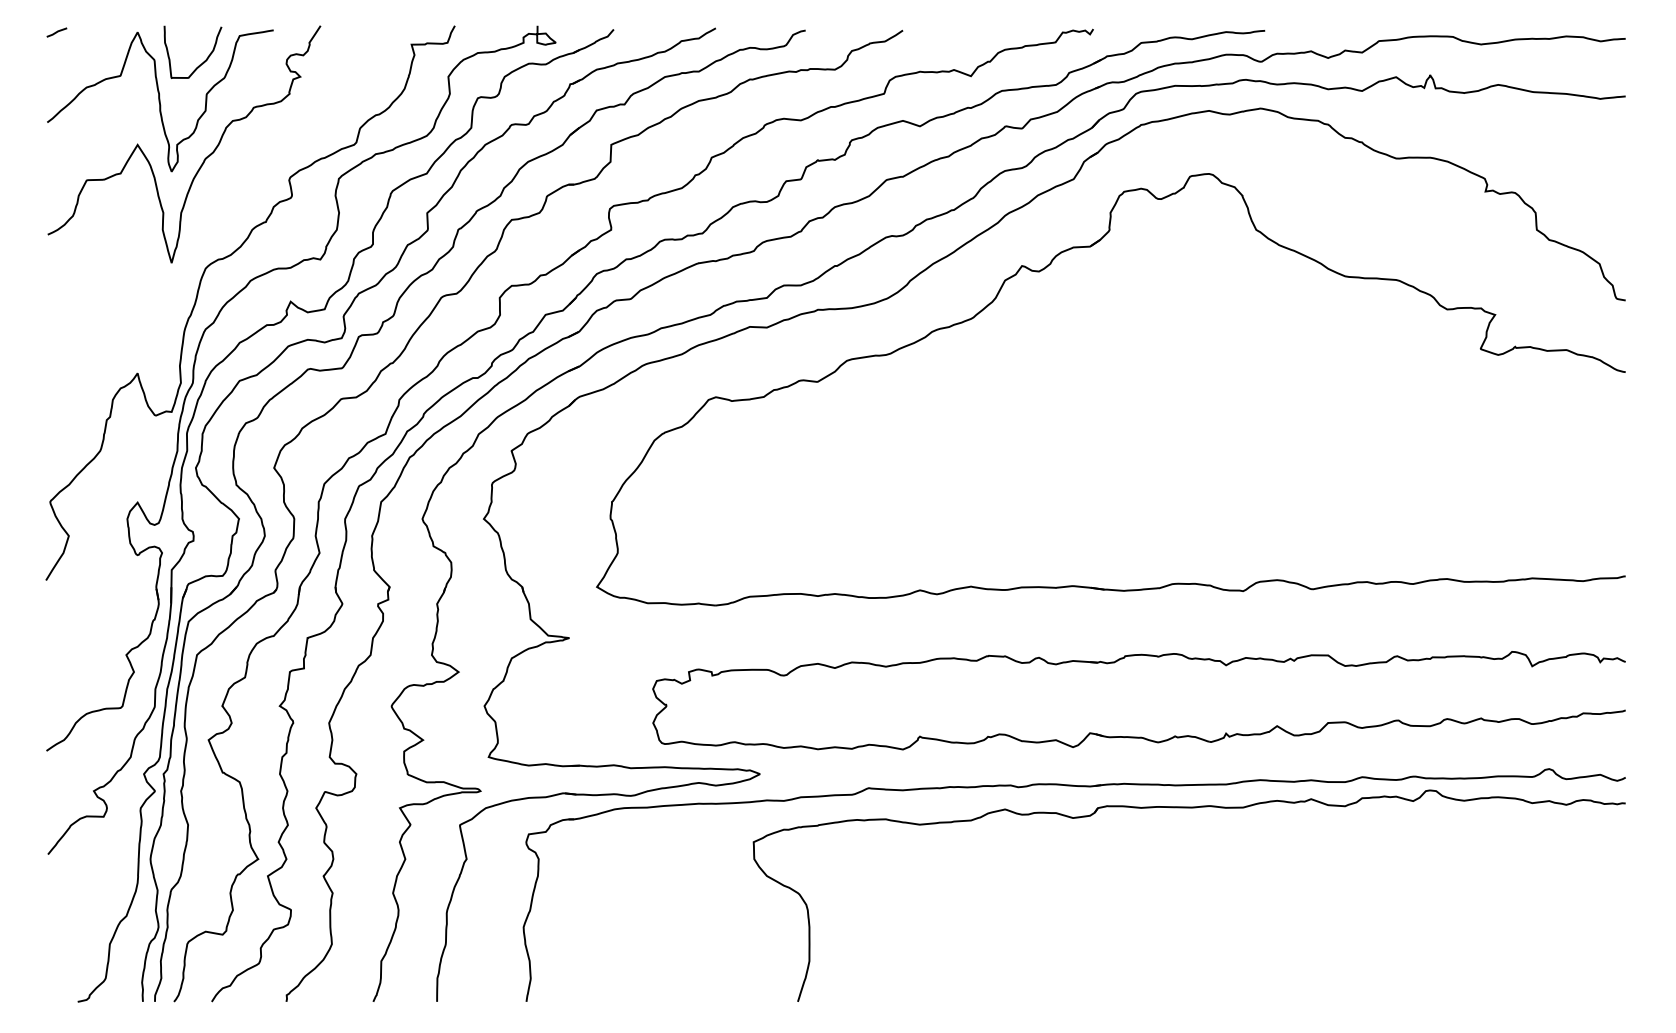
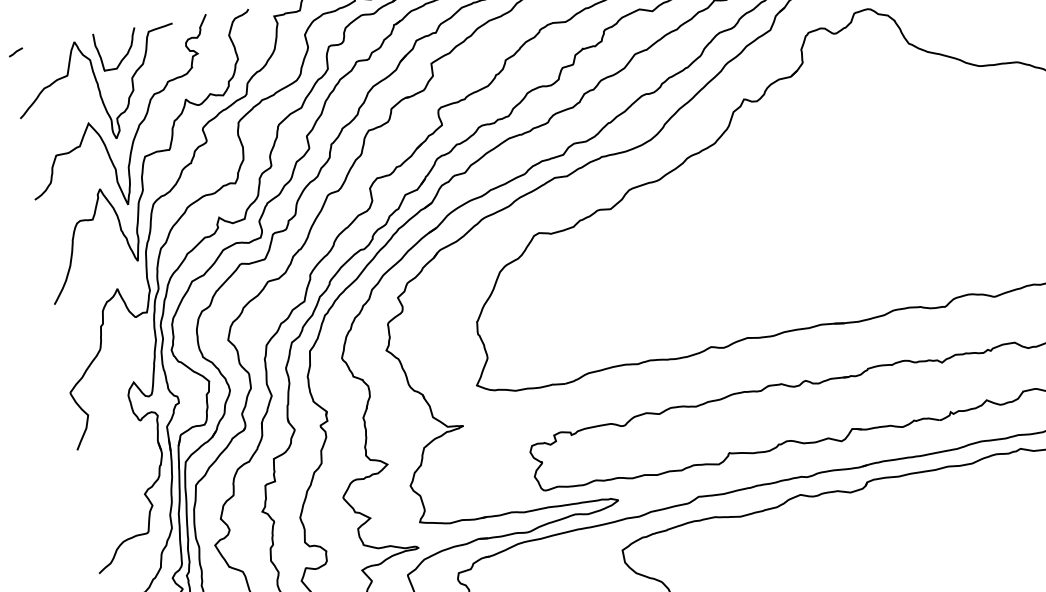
curve: (214, 201) -> (151, 154), added

